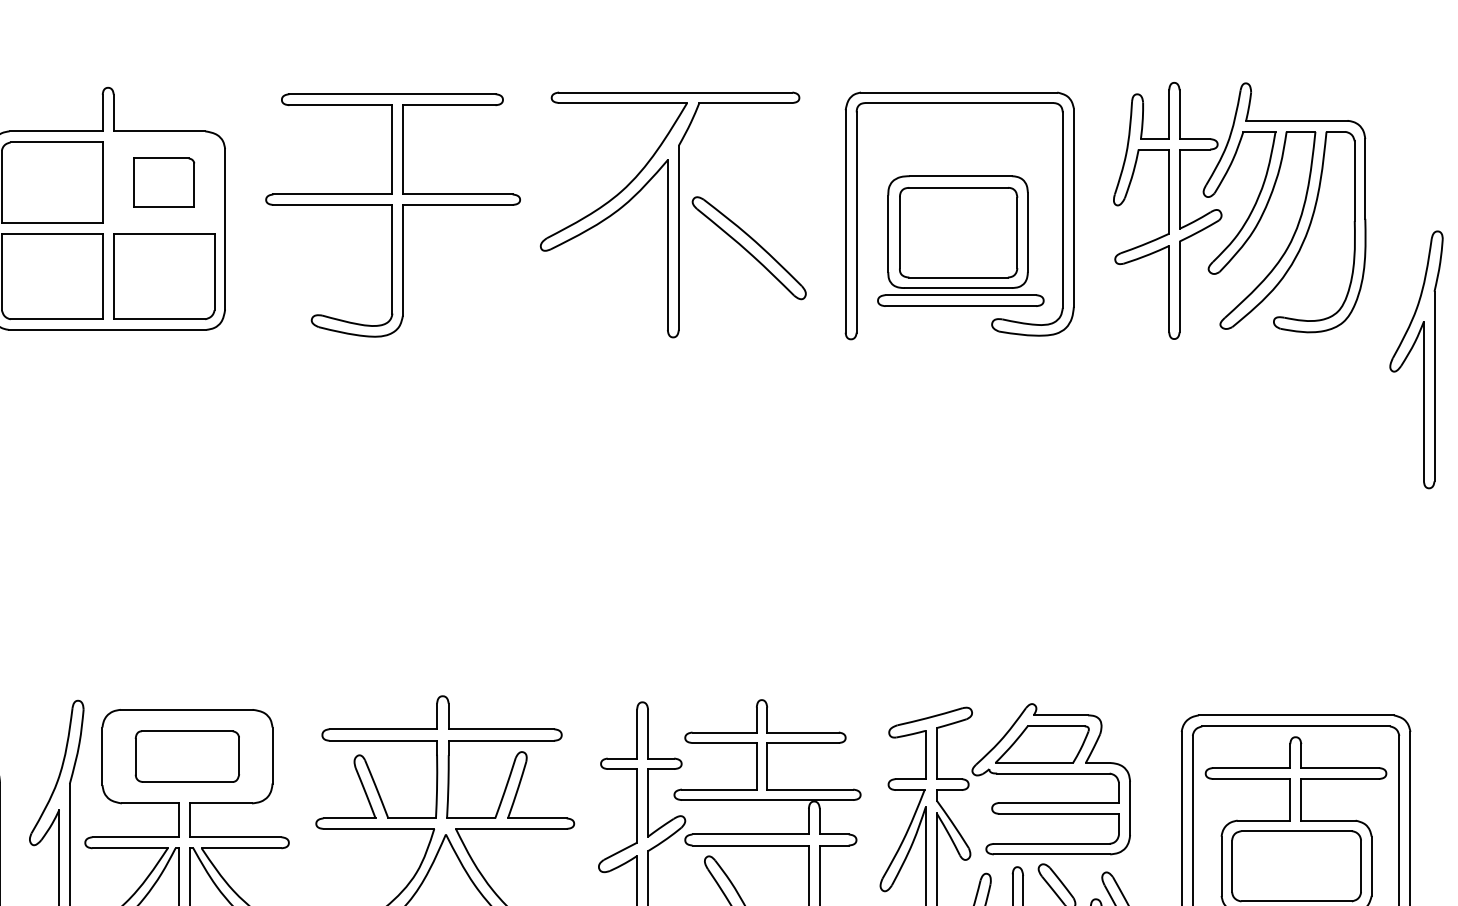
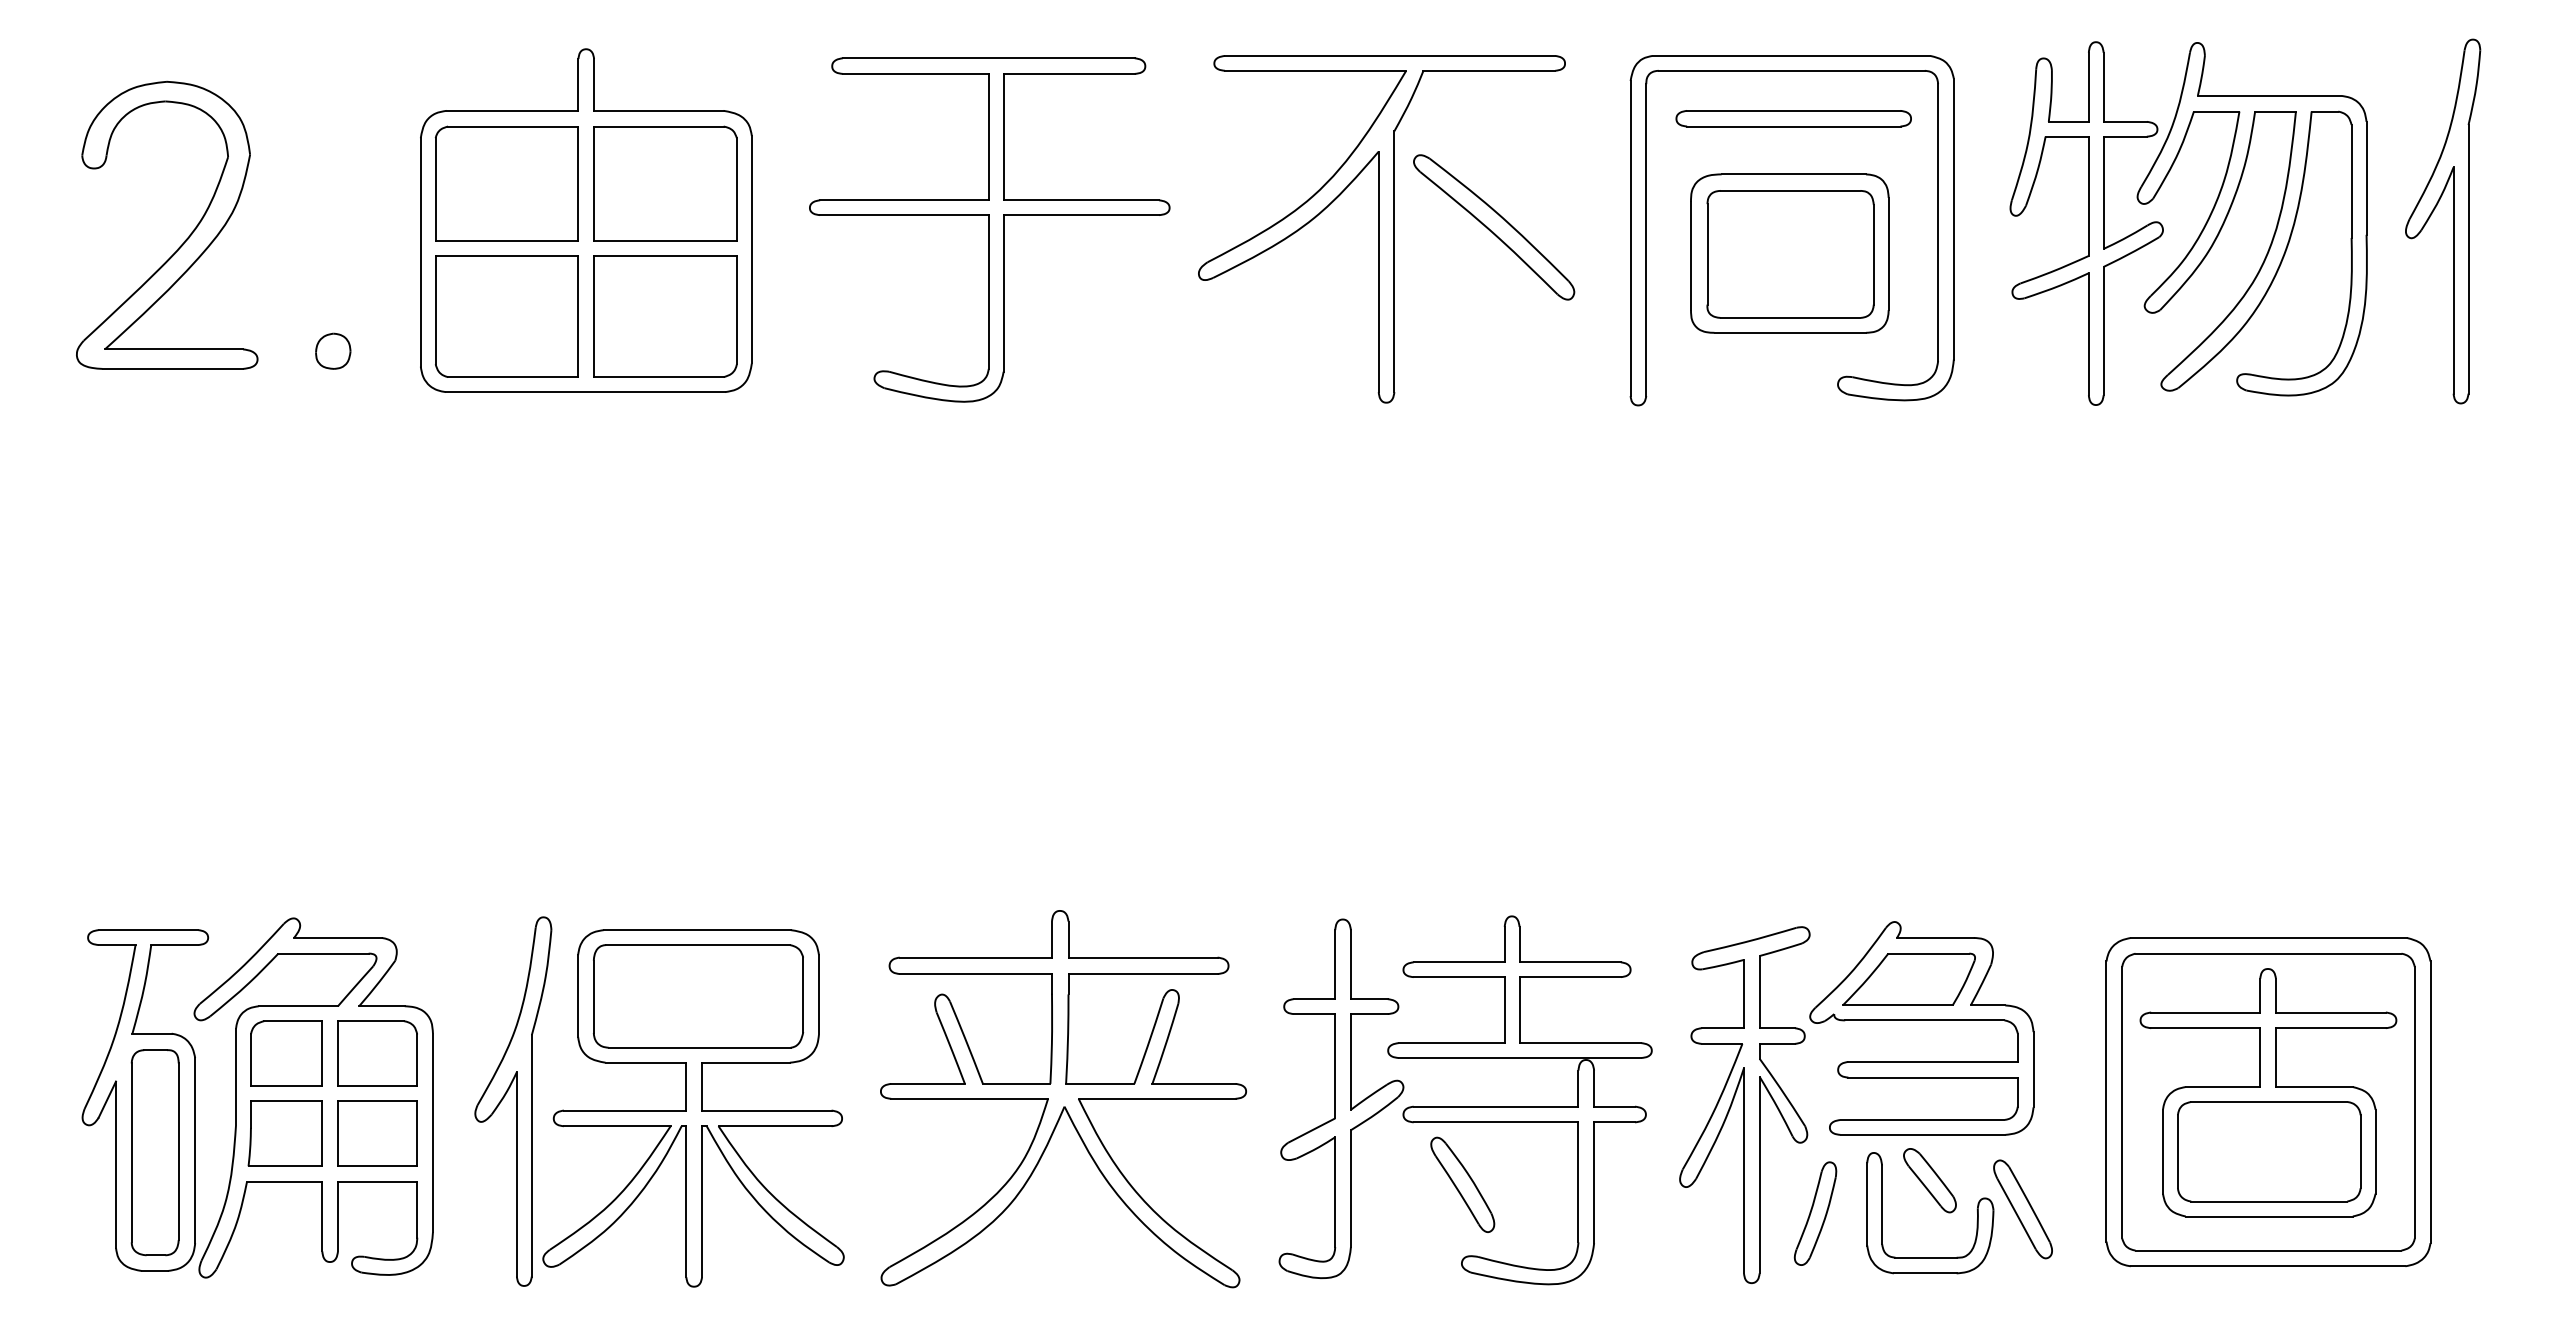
part: (164, 182) -> (665, 183), size x1.67
part: (749, 248) -> (1494, 227), moved
part: (960, 300) -> (1793, 118), moved
part: (1423, 359) -> (2453, 221), moved
part: (187, 756) -> (698, 996), size x1.43

